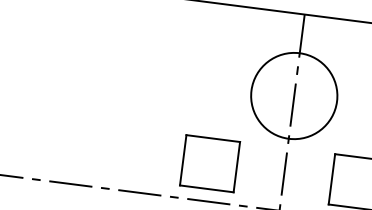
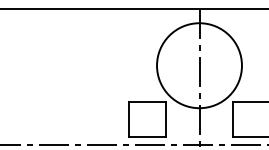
circle: (294, 95) -> (199, 65), size x1.43

